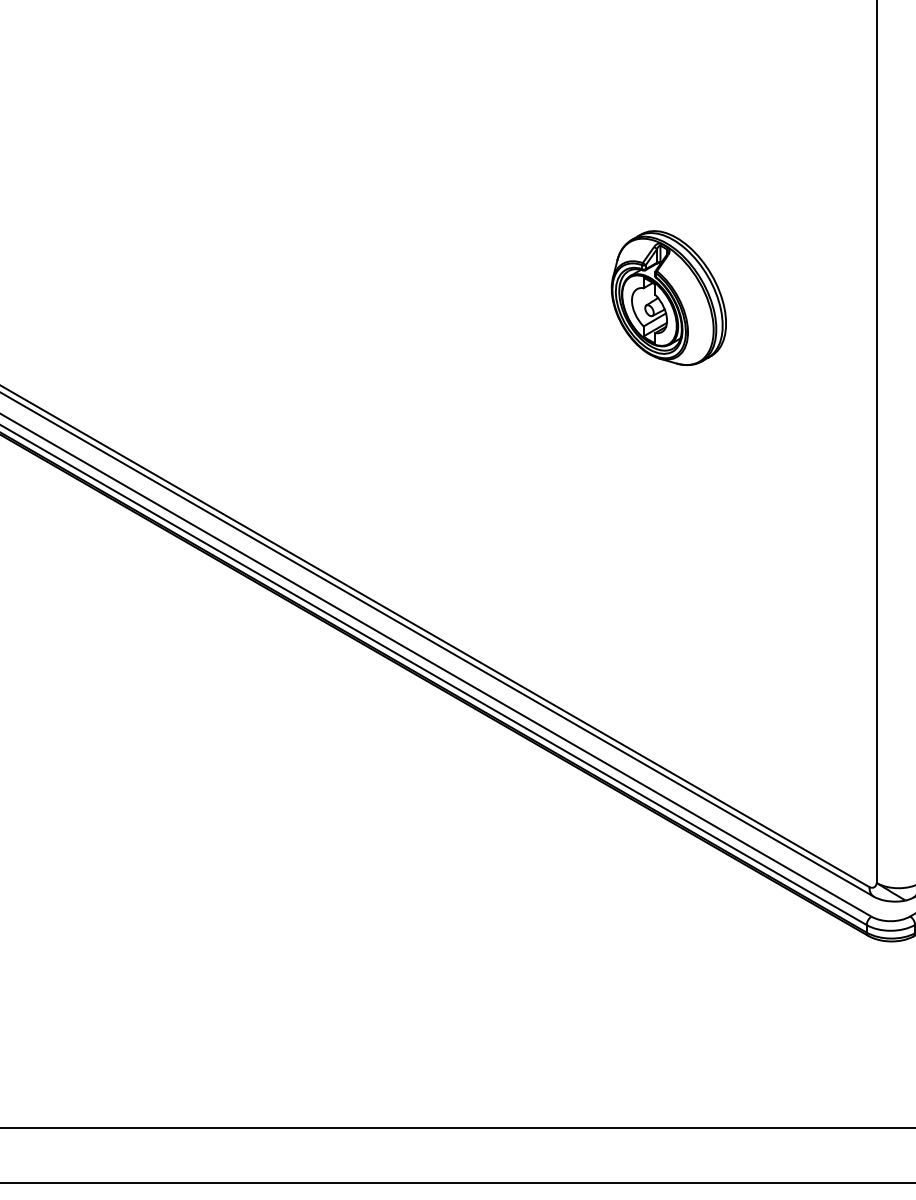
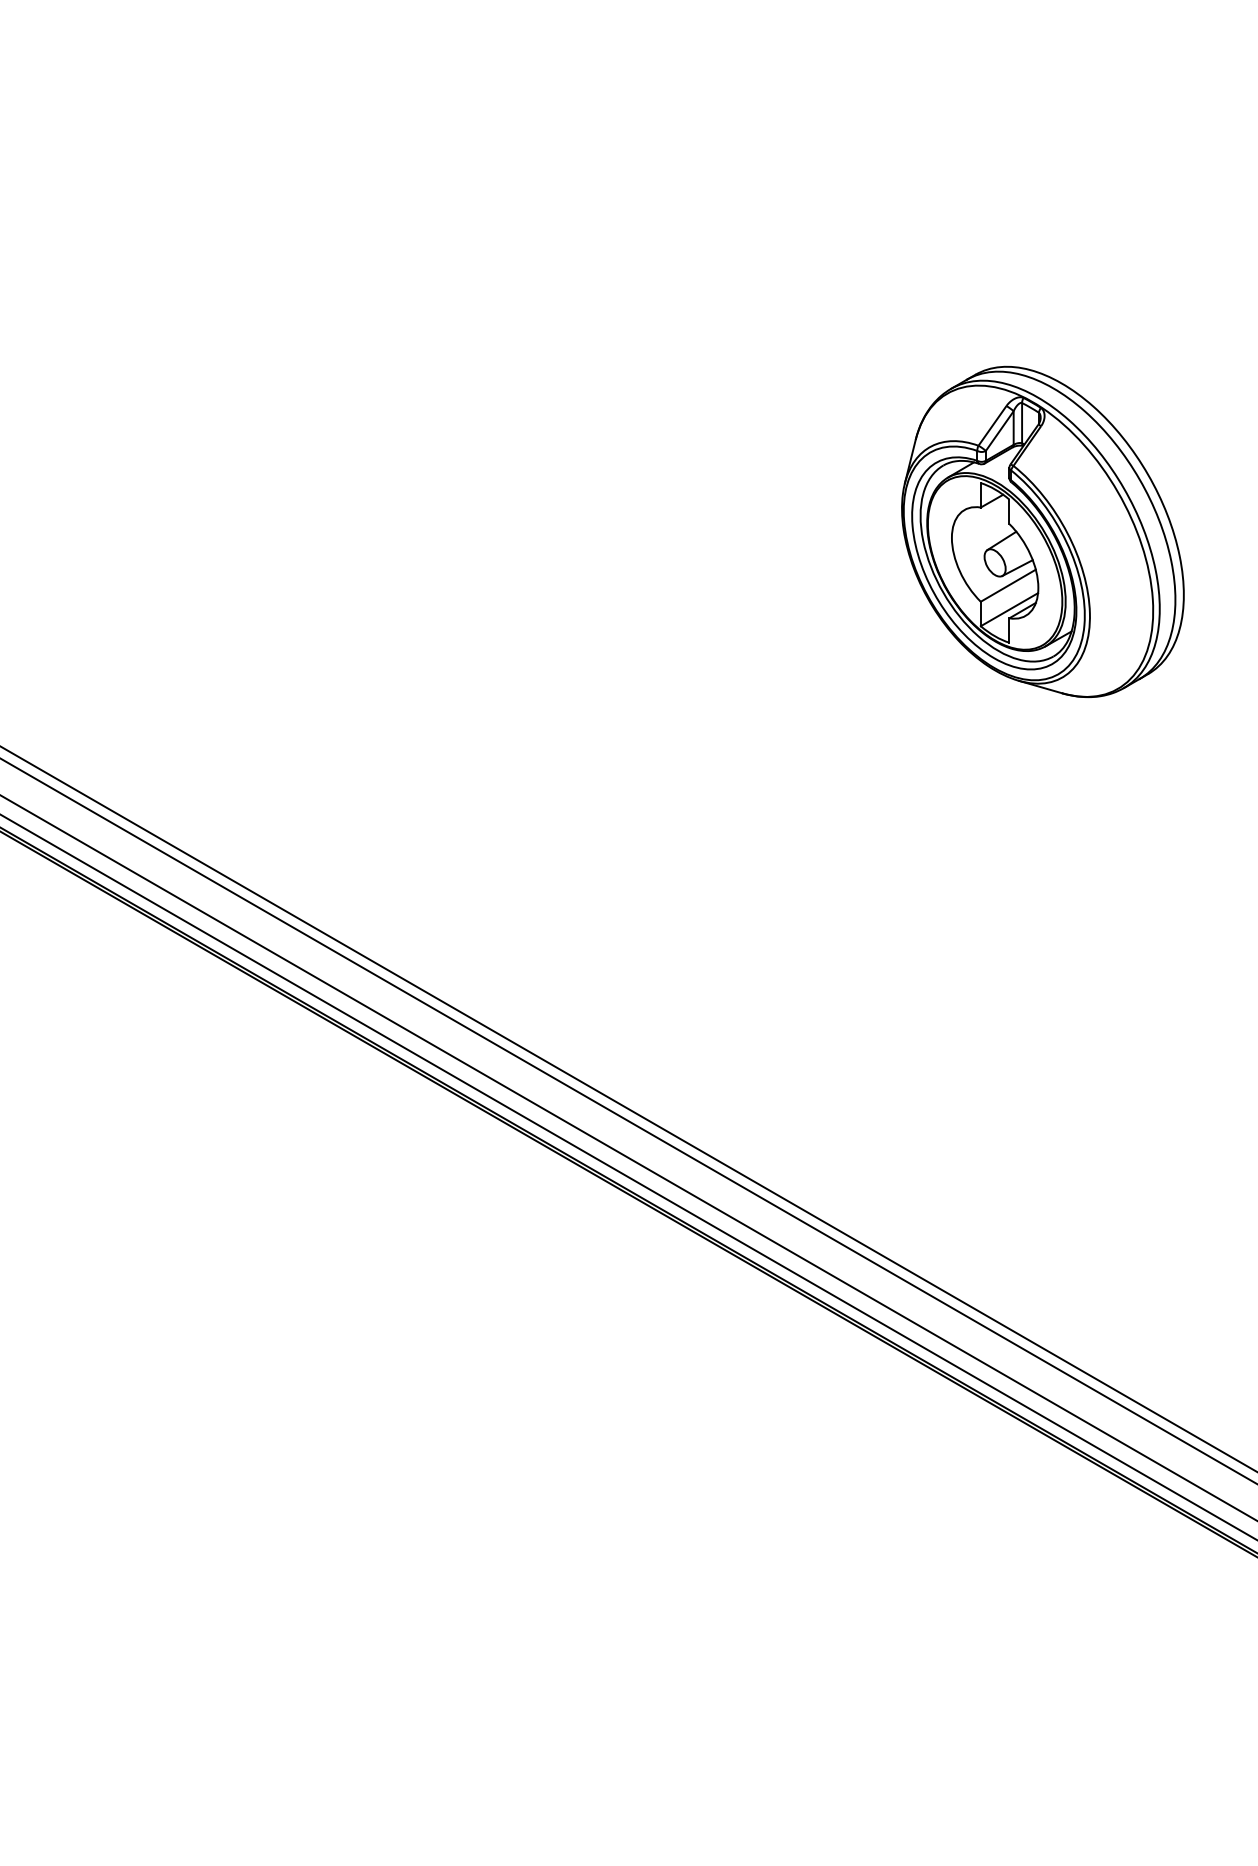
part: (668, 297) -> (1042, 530), size x1.43

